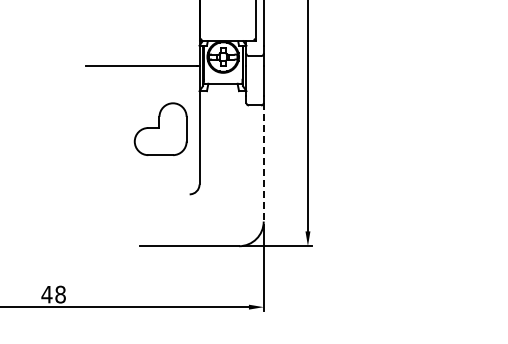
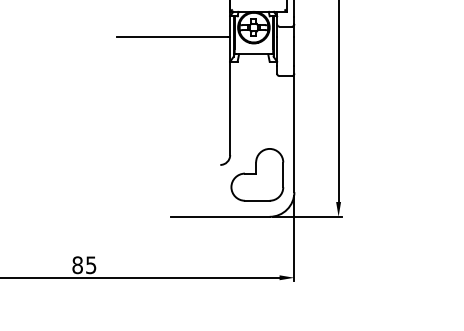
part: (160, 128) -> (257, 174), moved
line: (263, 162) -> (294, 133), dashed -> solid
text: (53, 294) -> (84, 265), 48 -> 85

